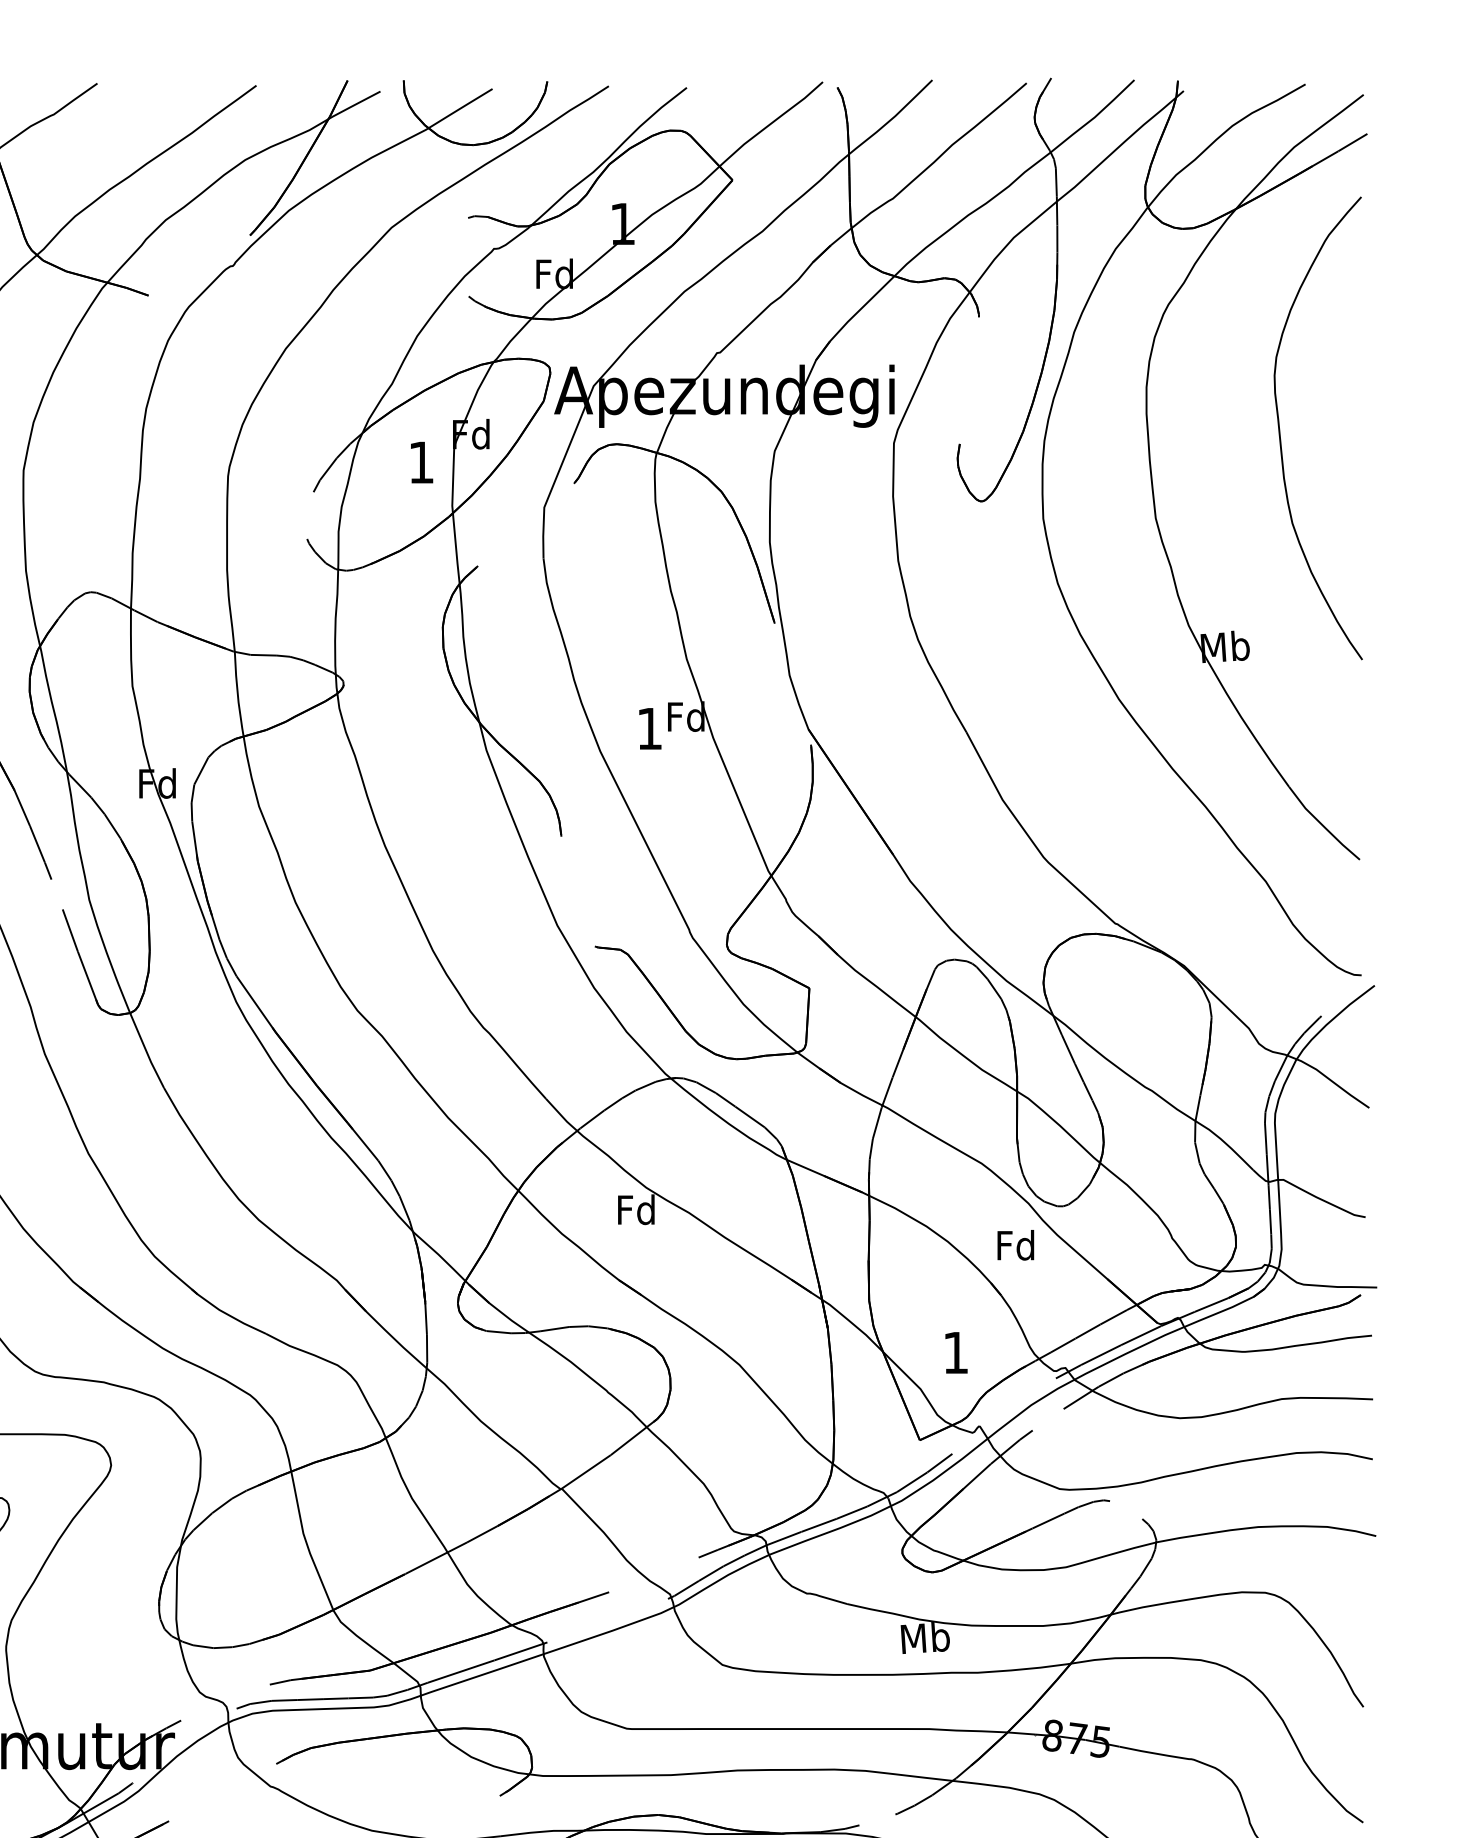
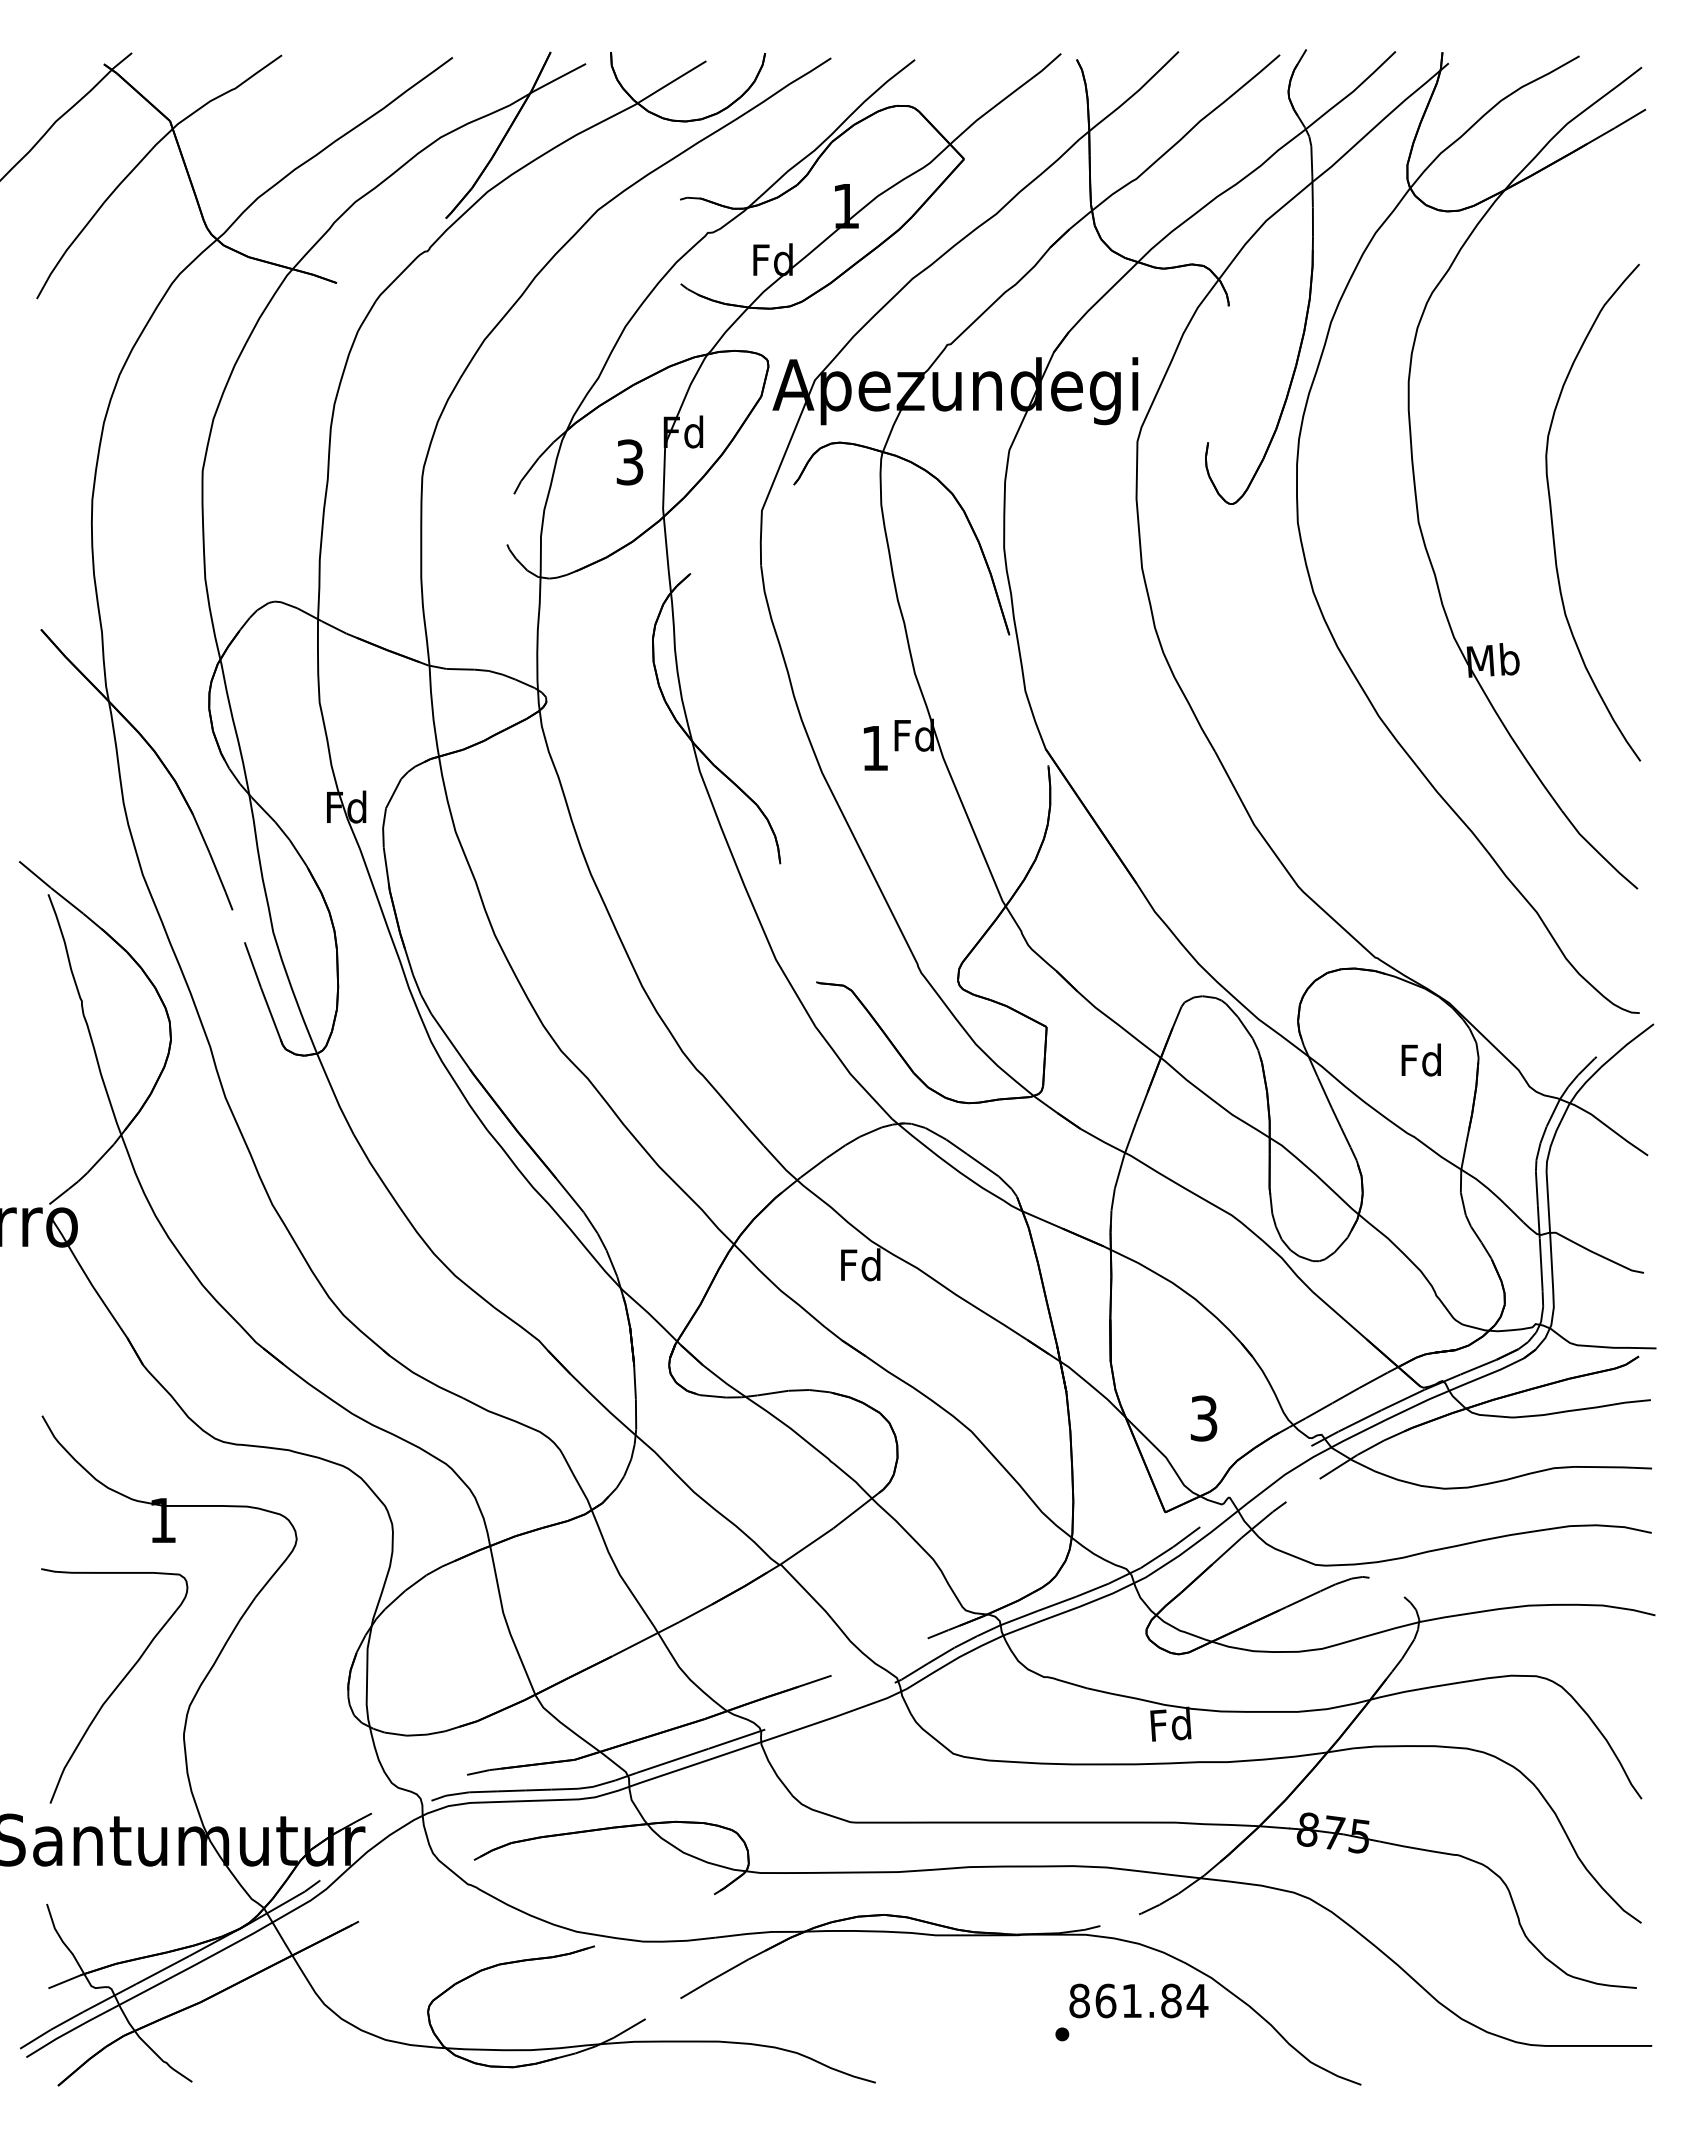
curve: (1280, 429) -> (1552, 513), moved
text: (421, 462) -> (629, 462), 1 -> 3
text: (1015, 1244) -> (1420, 1059), moved
text: (955, 1352) -> (1203, 1418), 1 -> 3
text: (924, 1636) -> (1170, 1723), Mb -> Fd

